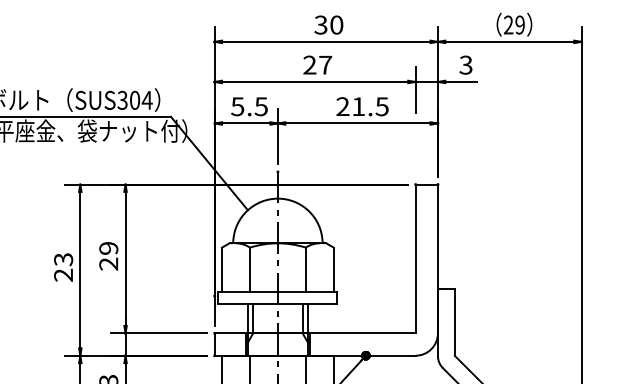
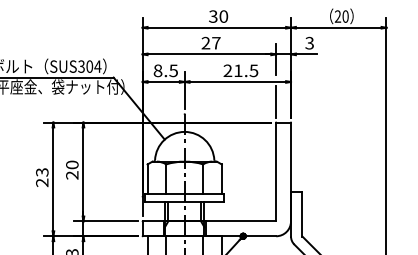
text: (519, 24) -> (345, 16), 29 -> 20
text: (236, 106) -> (157, 70), 5.5 -> 8.5
line: (416, 152) -> (276, 101), added
text: (109, 247) -> (72, 164), 29 -> 20

